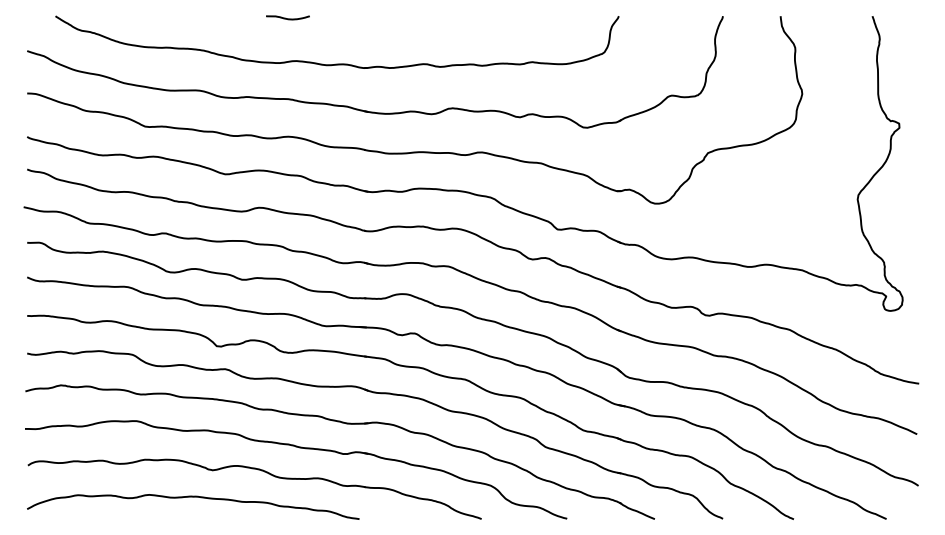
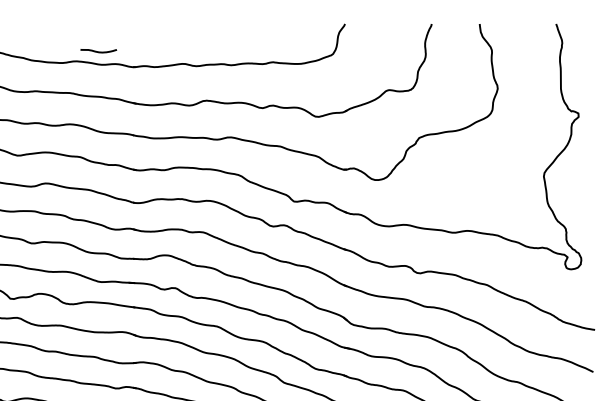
curve: (287, 18) -> (98, 51), moved

